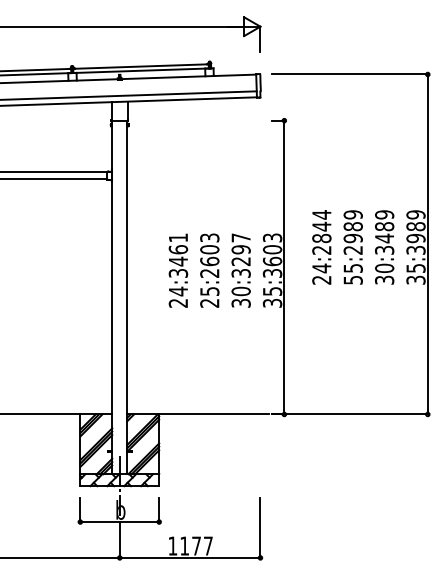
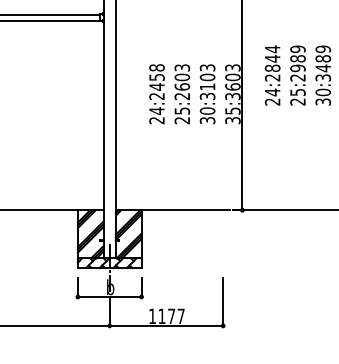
text: (240, 249) -> (207, 77), 30:3297 -> 30:3103
text: (178, 255) -> (157, 82), 24:3461 -> 24:2458
text: (352, 280) -> (297, 102), 55:2989 -> 25:2989

